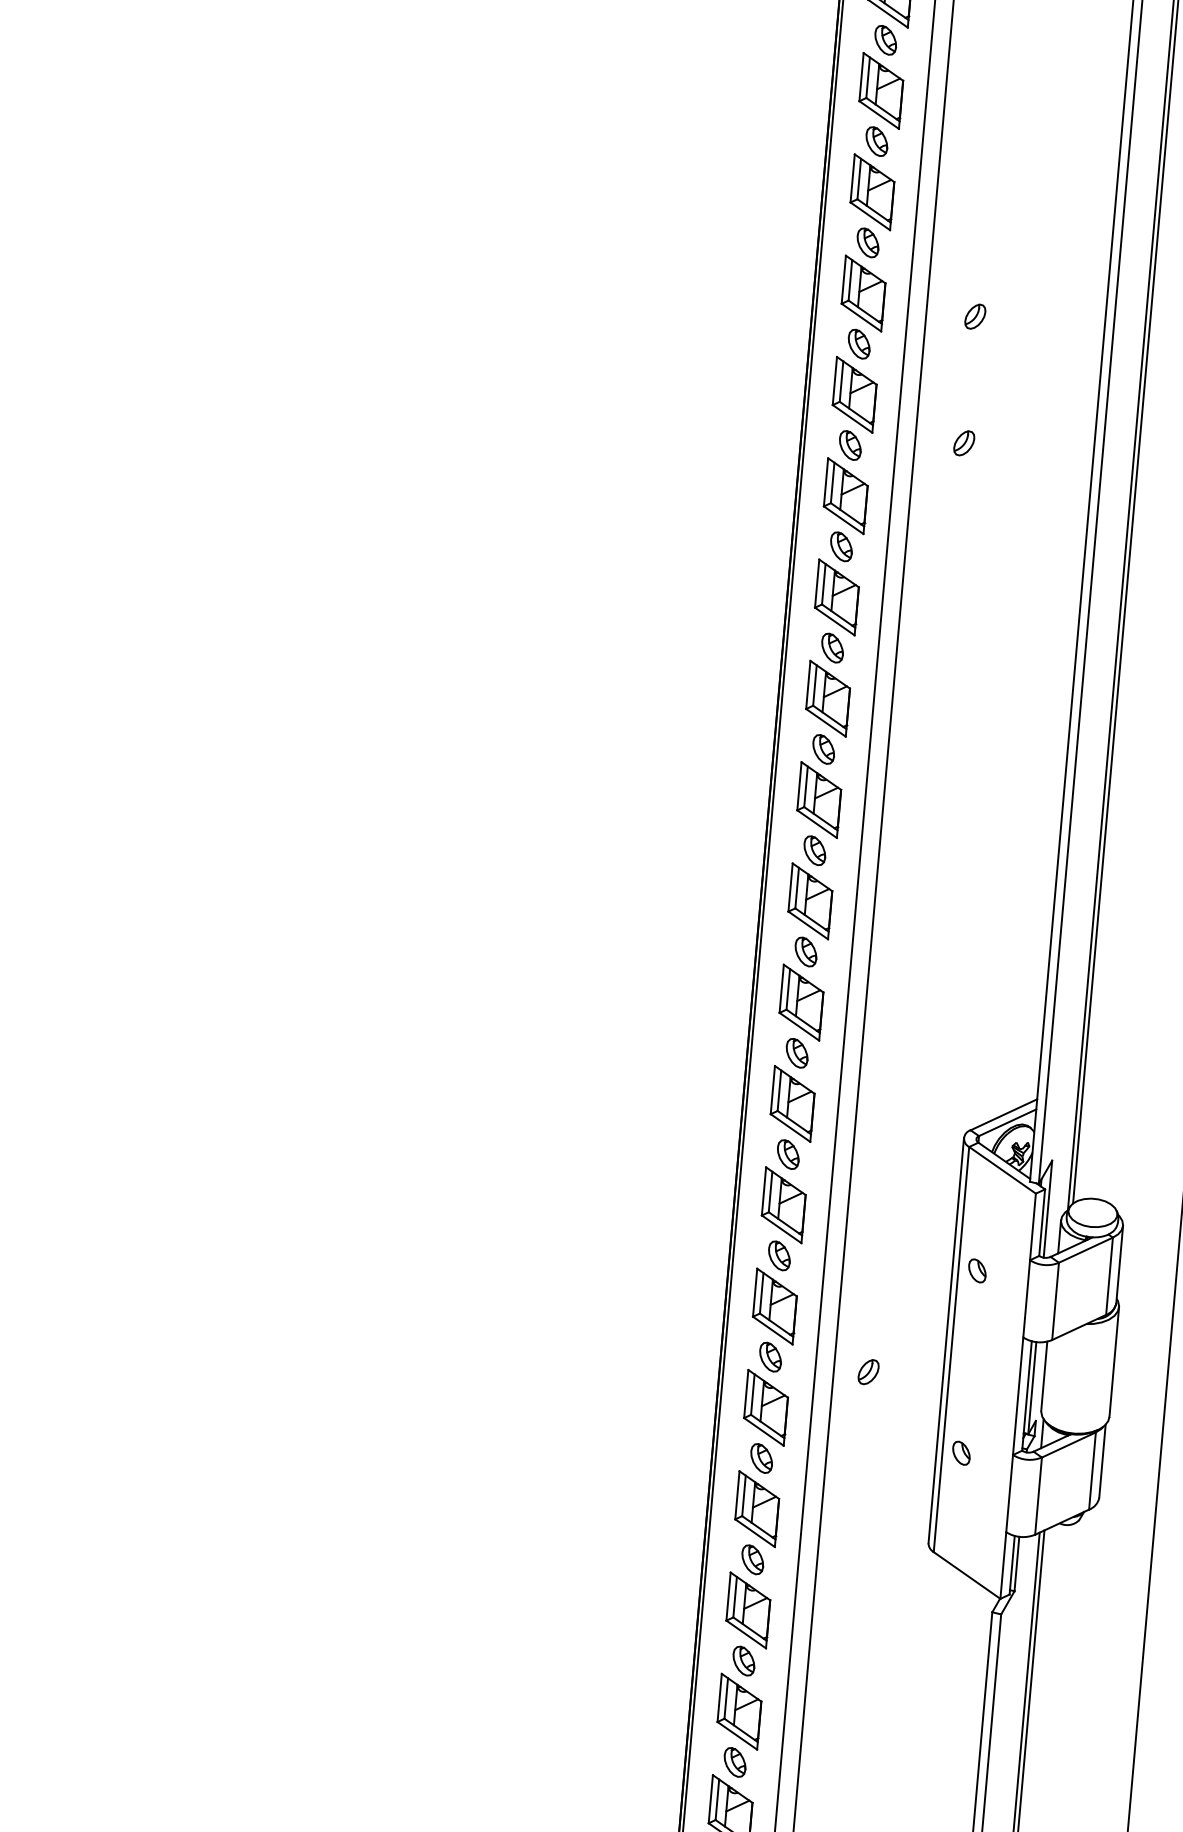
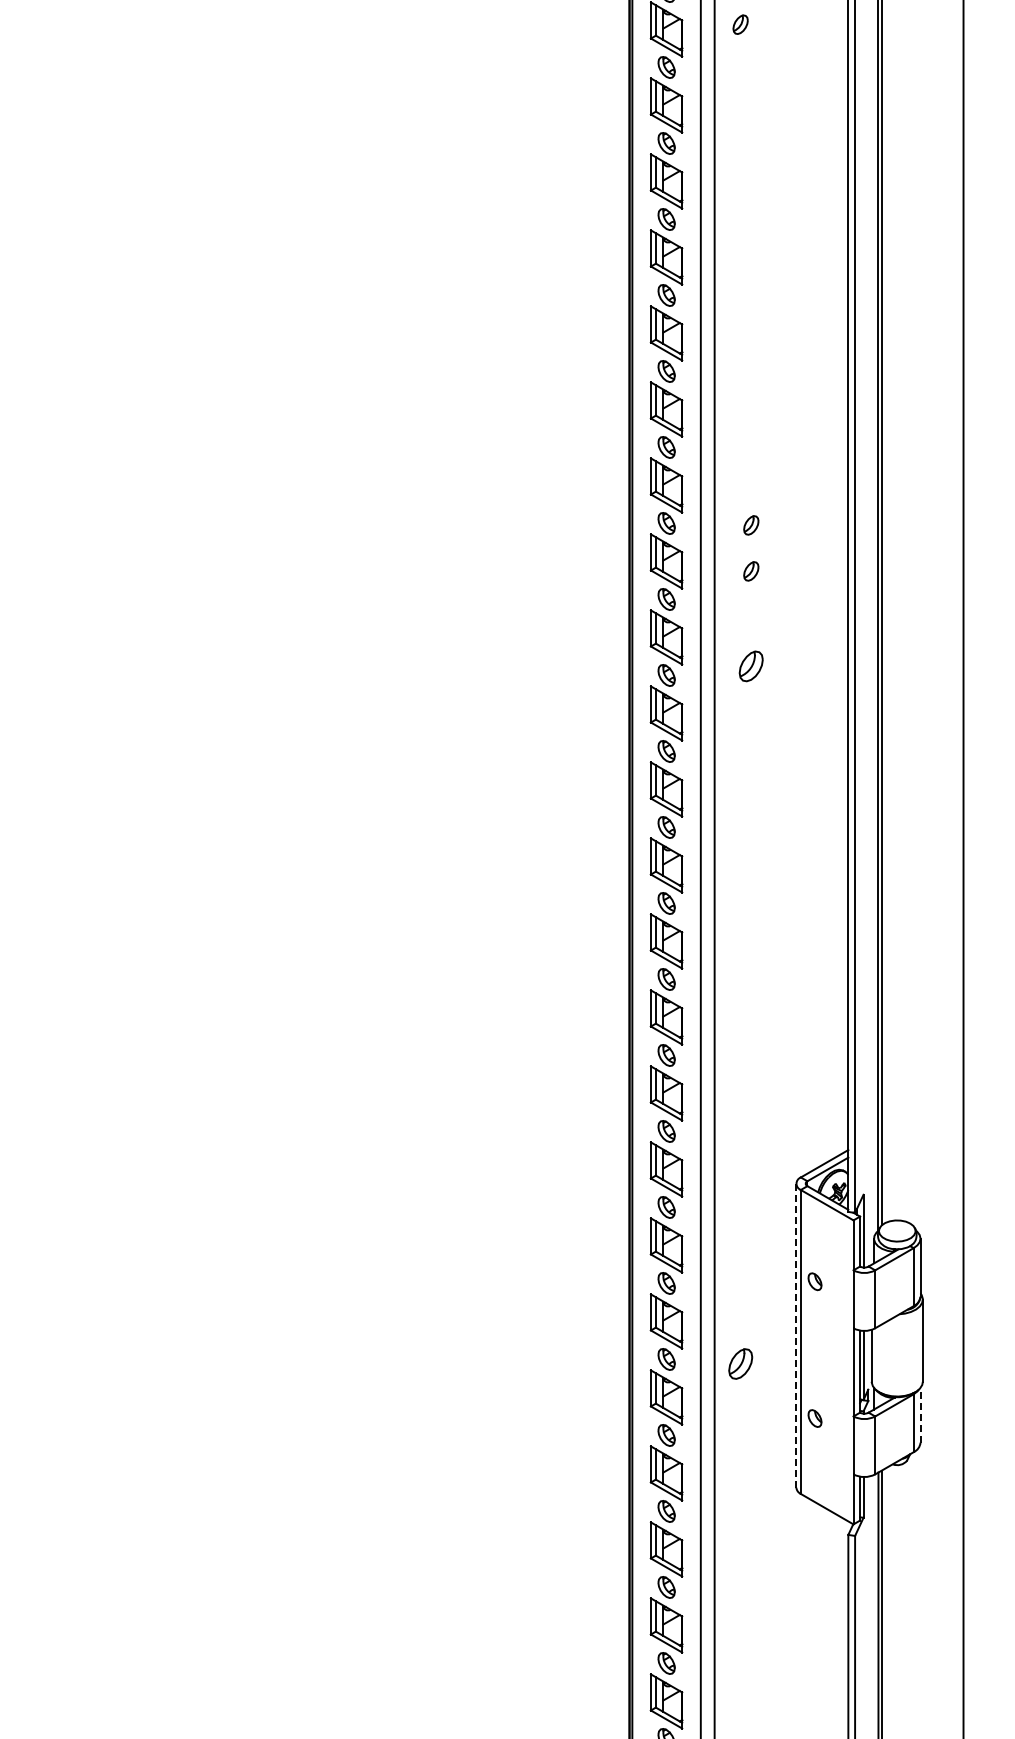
part: (980, 255) -> (751, 525), added
part: (964, 443) -> (751, 666), size x1.6
line: (946, 1341) -> (796, 1336), solid -> dashed
part: (868, 1372) -> (740, 1364), size x1.6
line: (1102, 1460) -> (920, 1414), solid -> dashed

